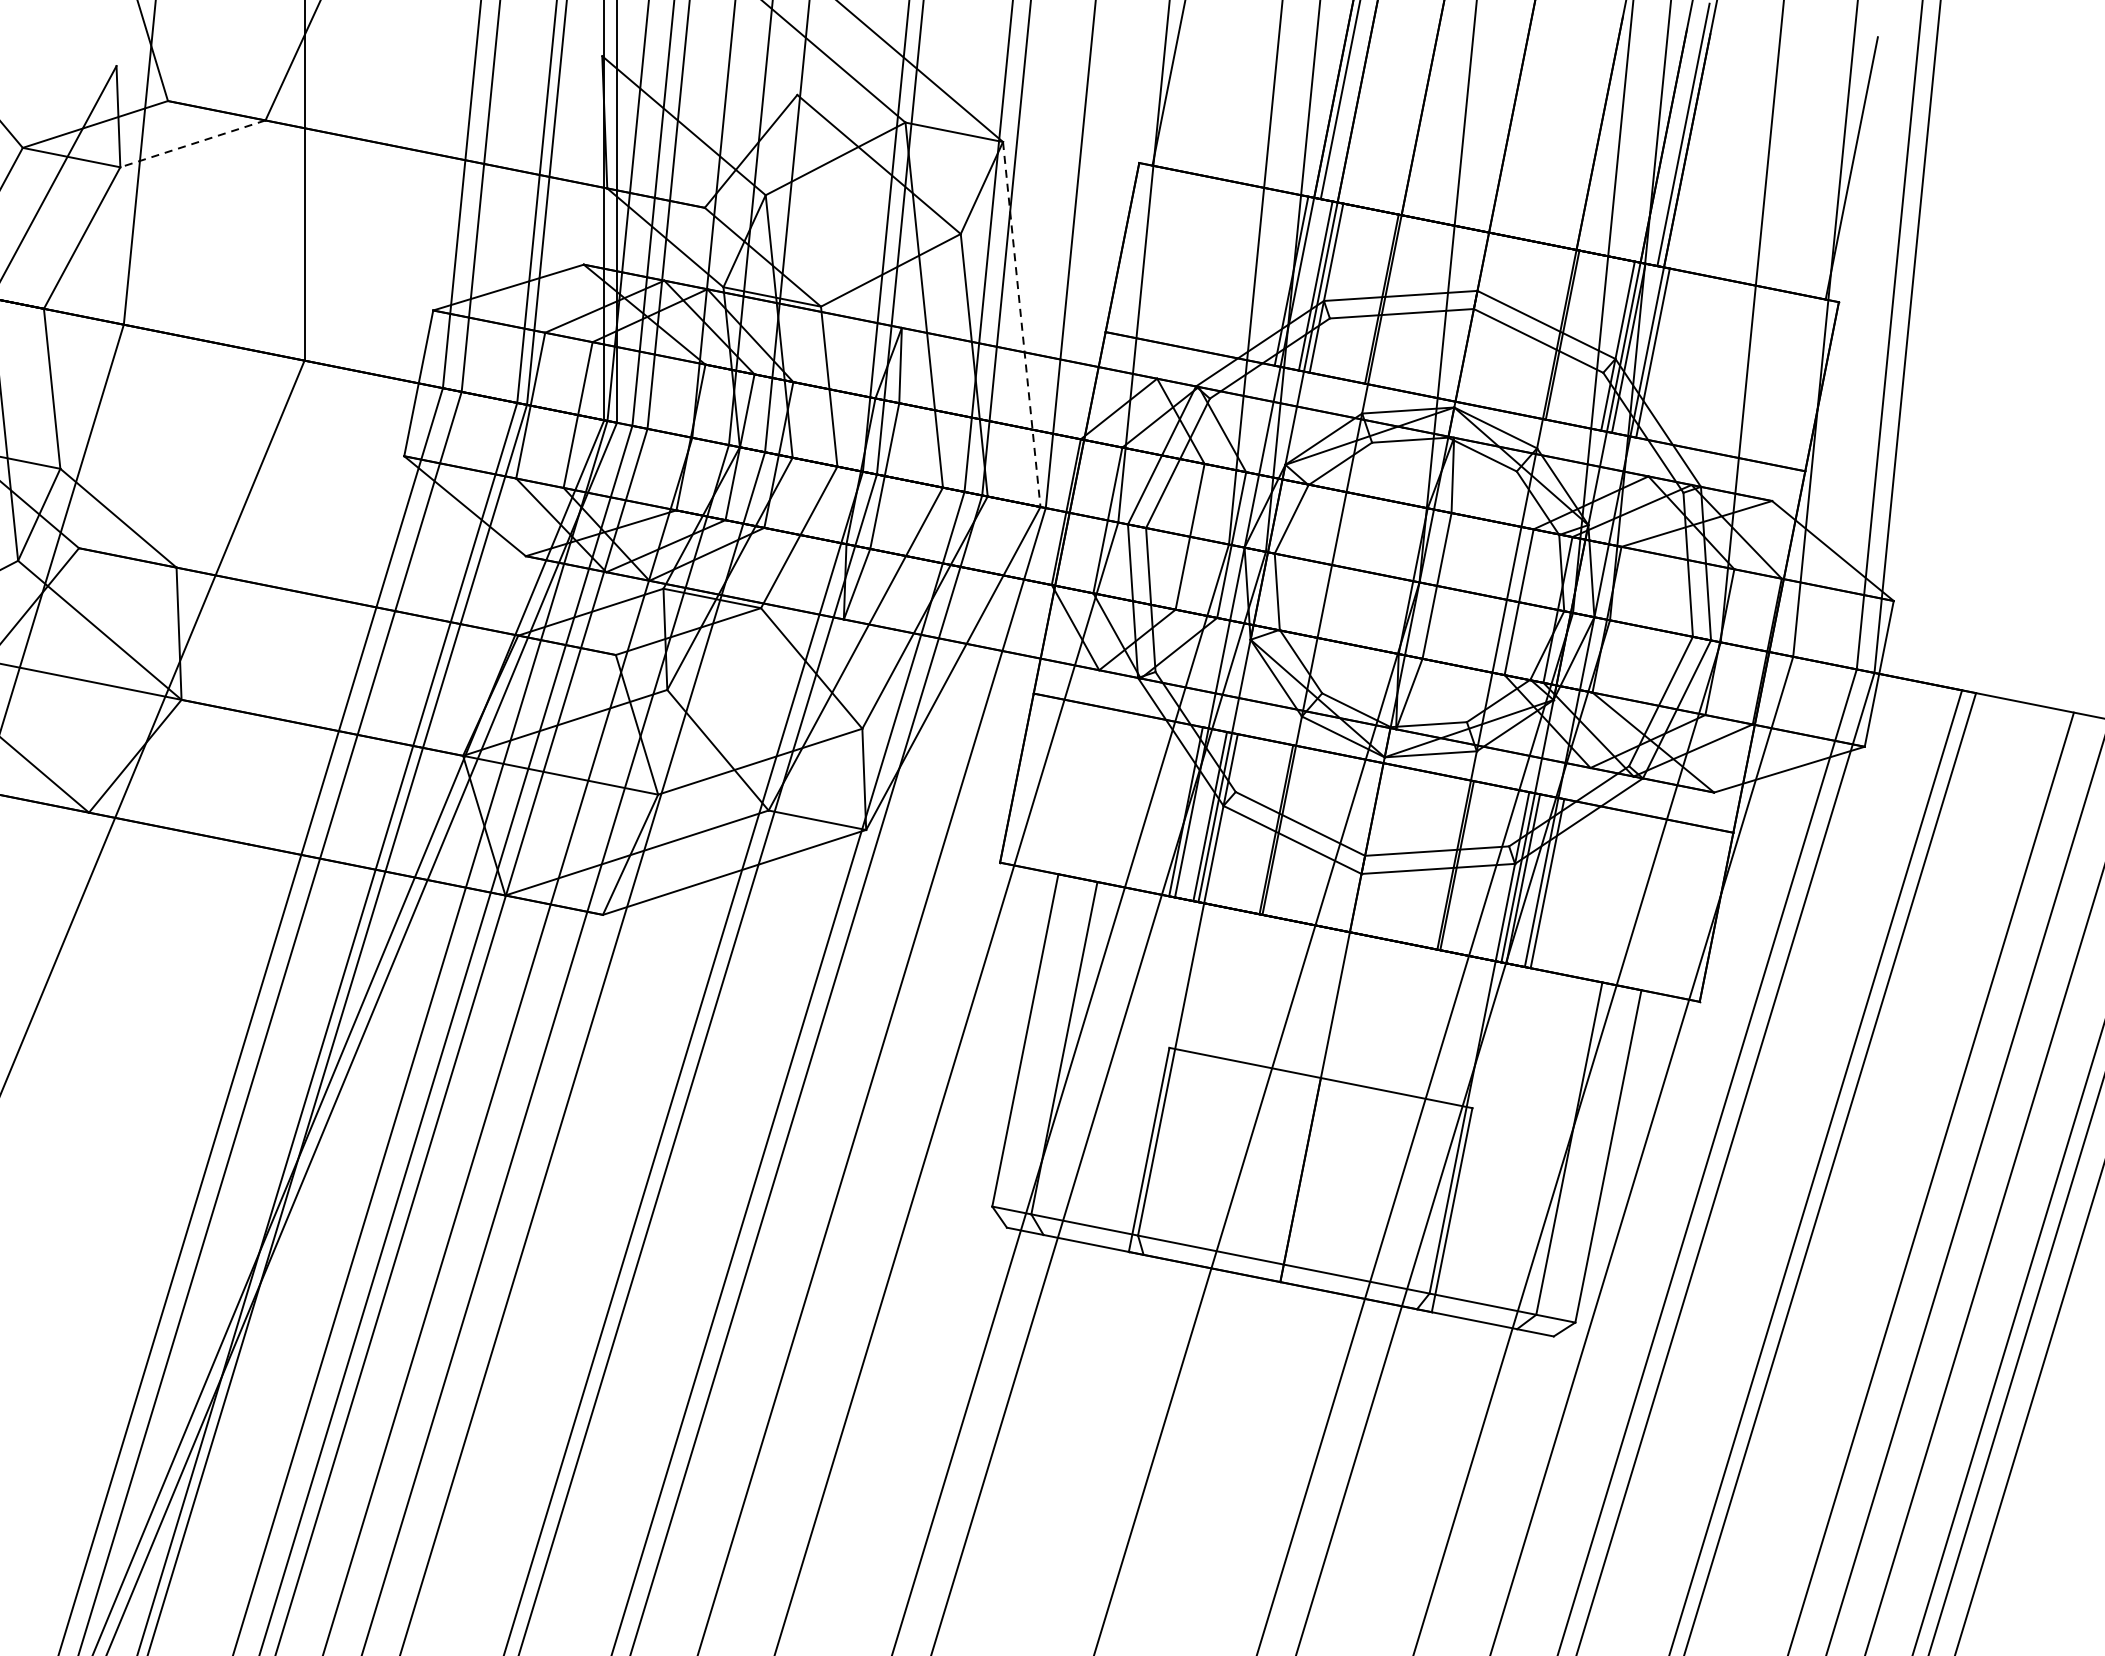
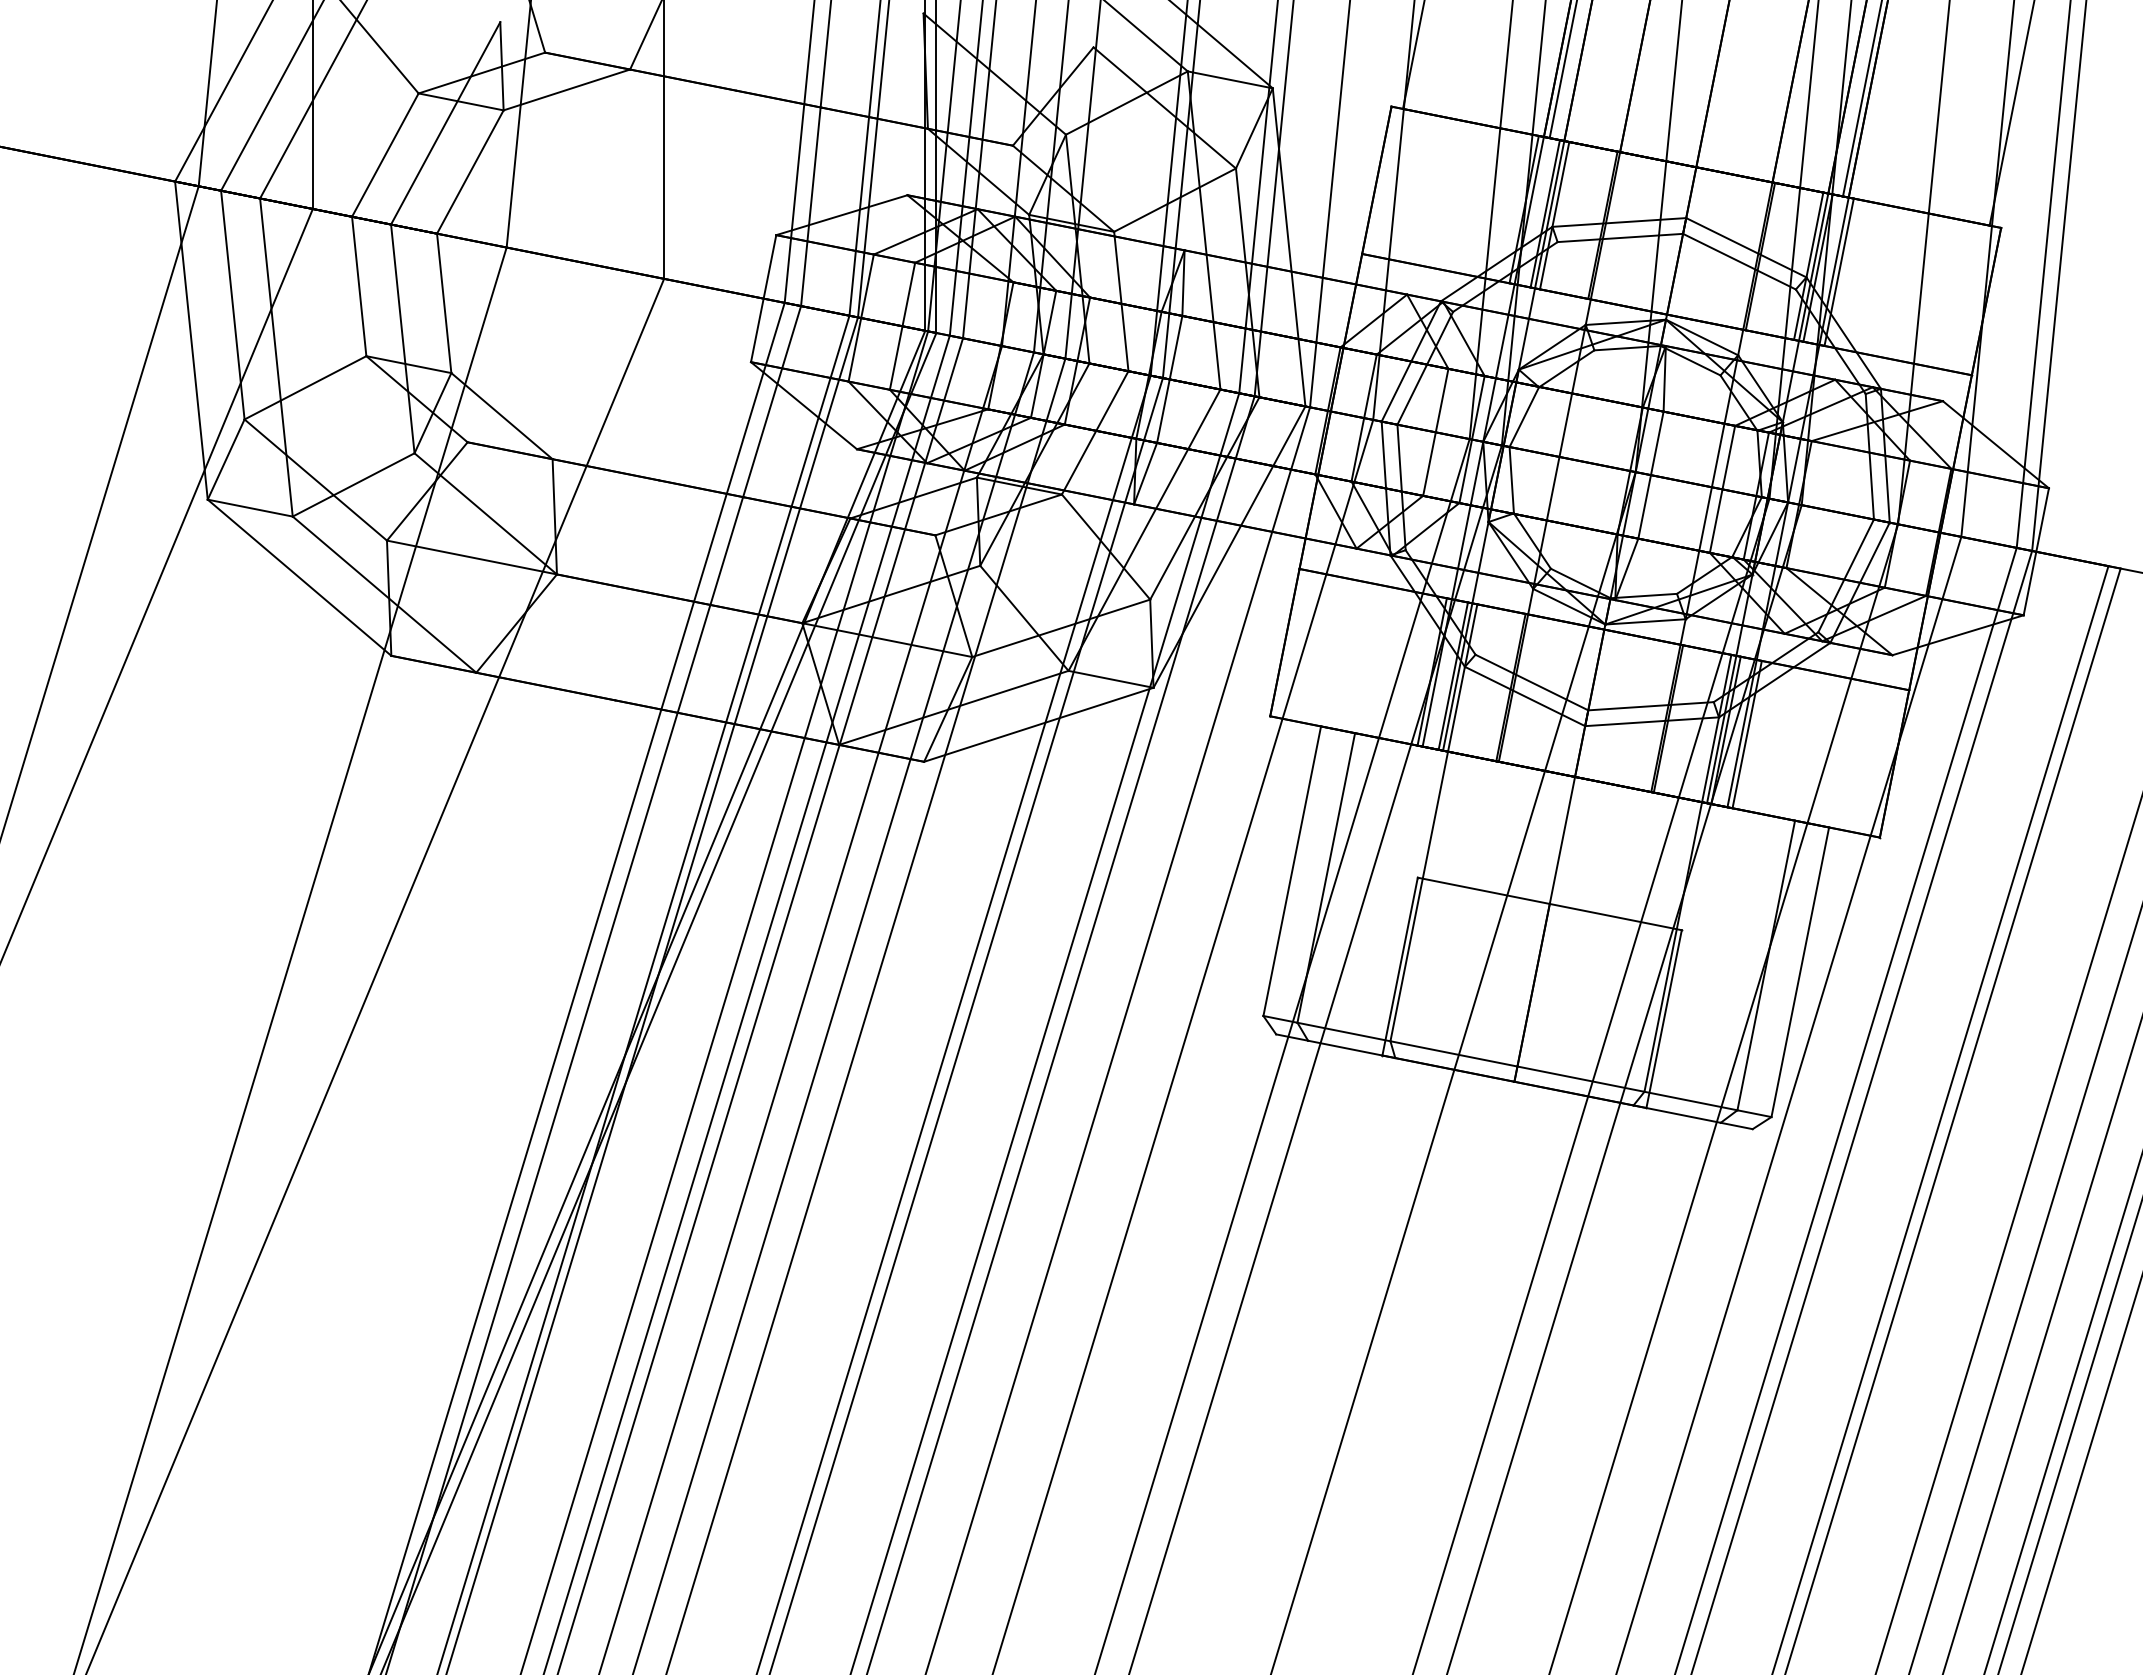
line: (192, 144) -> (566, 90), dashed -> solid
line: (1022, 324) -> (1289, 247), dashed -> solid

